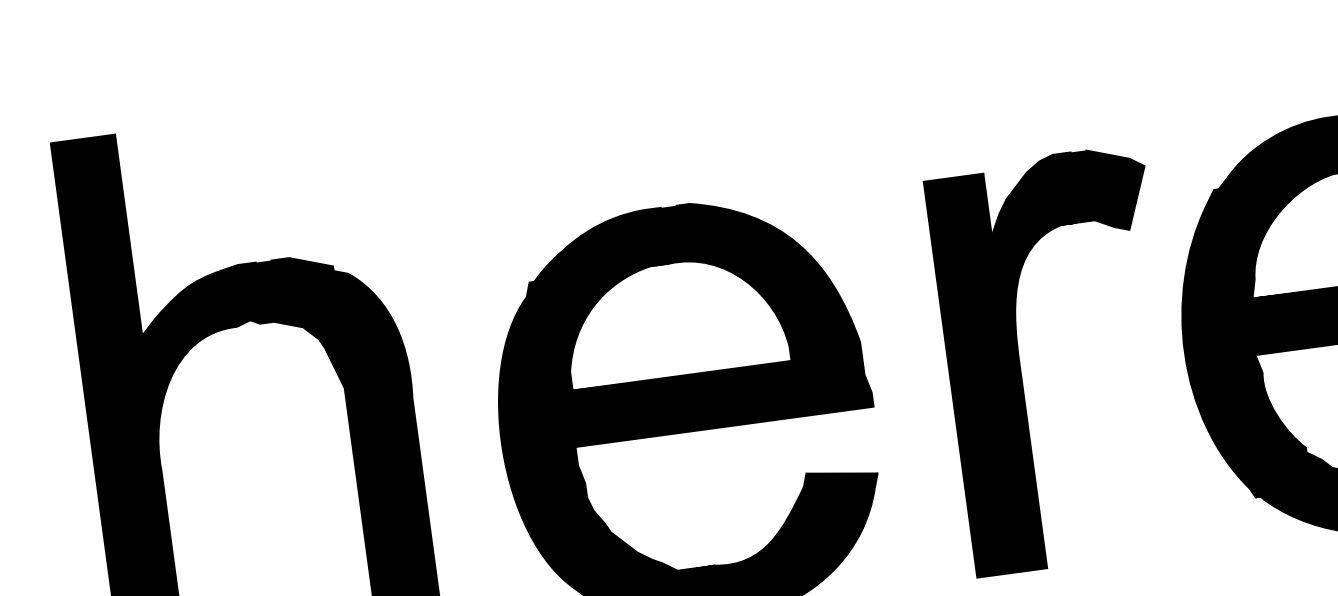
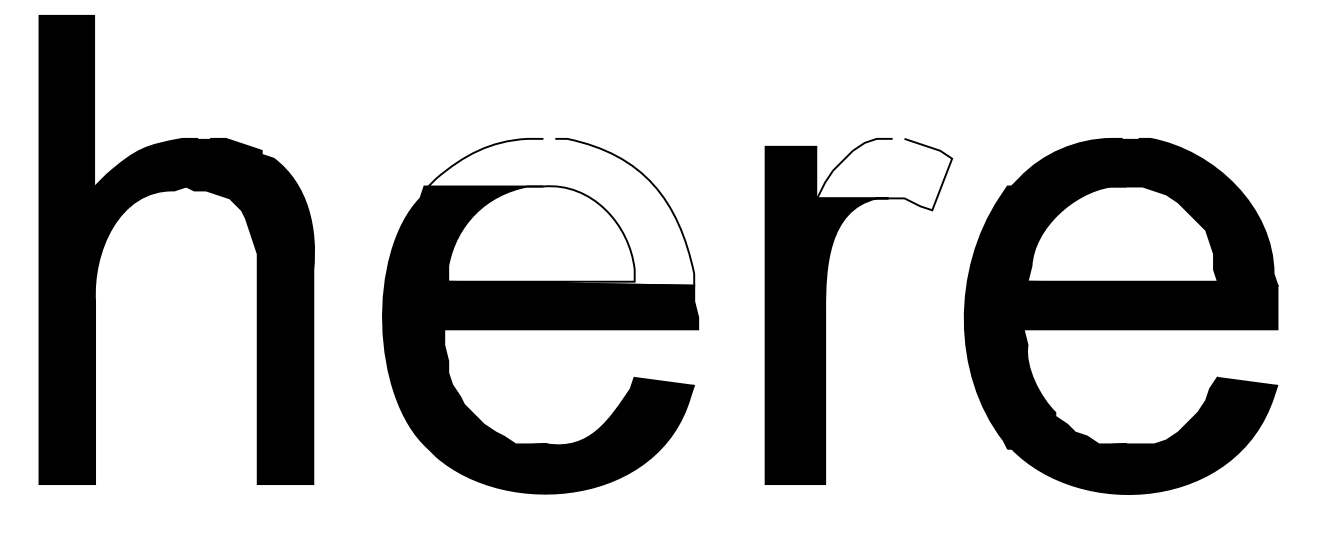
fill: (1067, 195) -> (884, 174), removed
fill: (694, 290) -> (561, 211), removed

